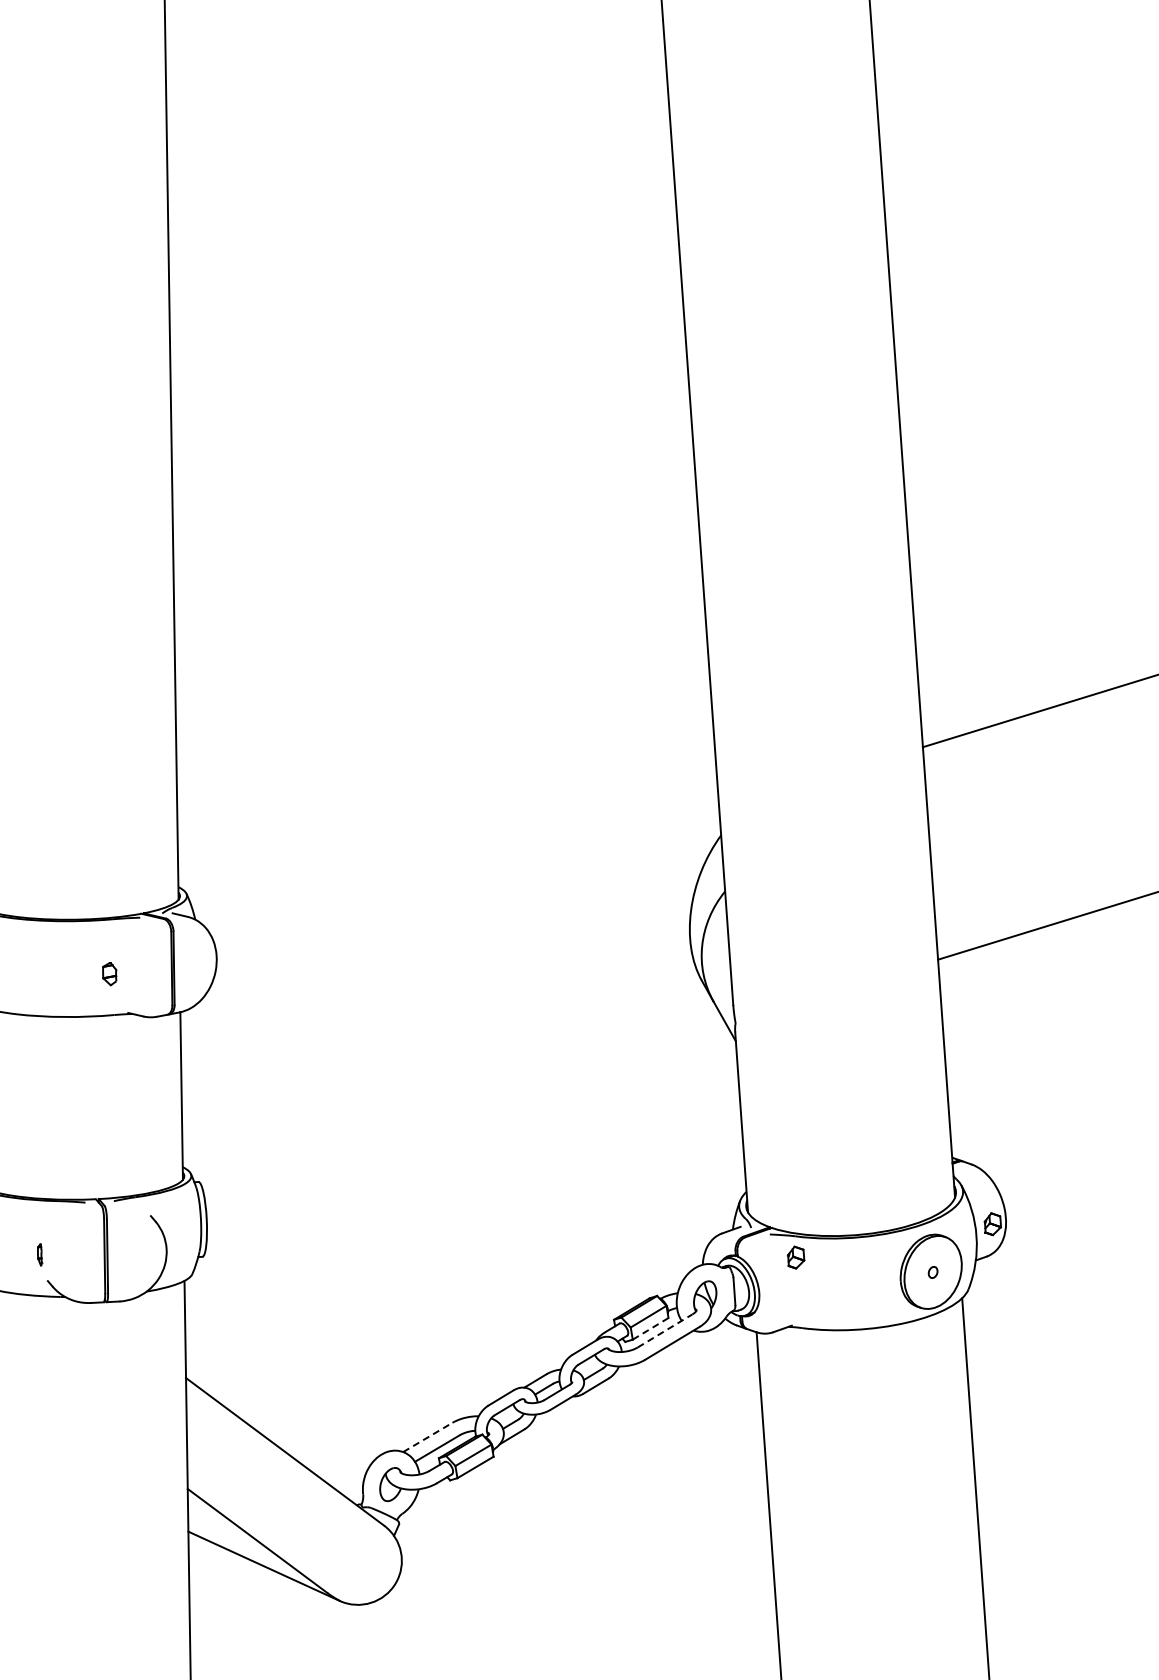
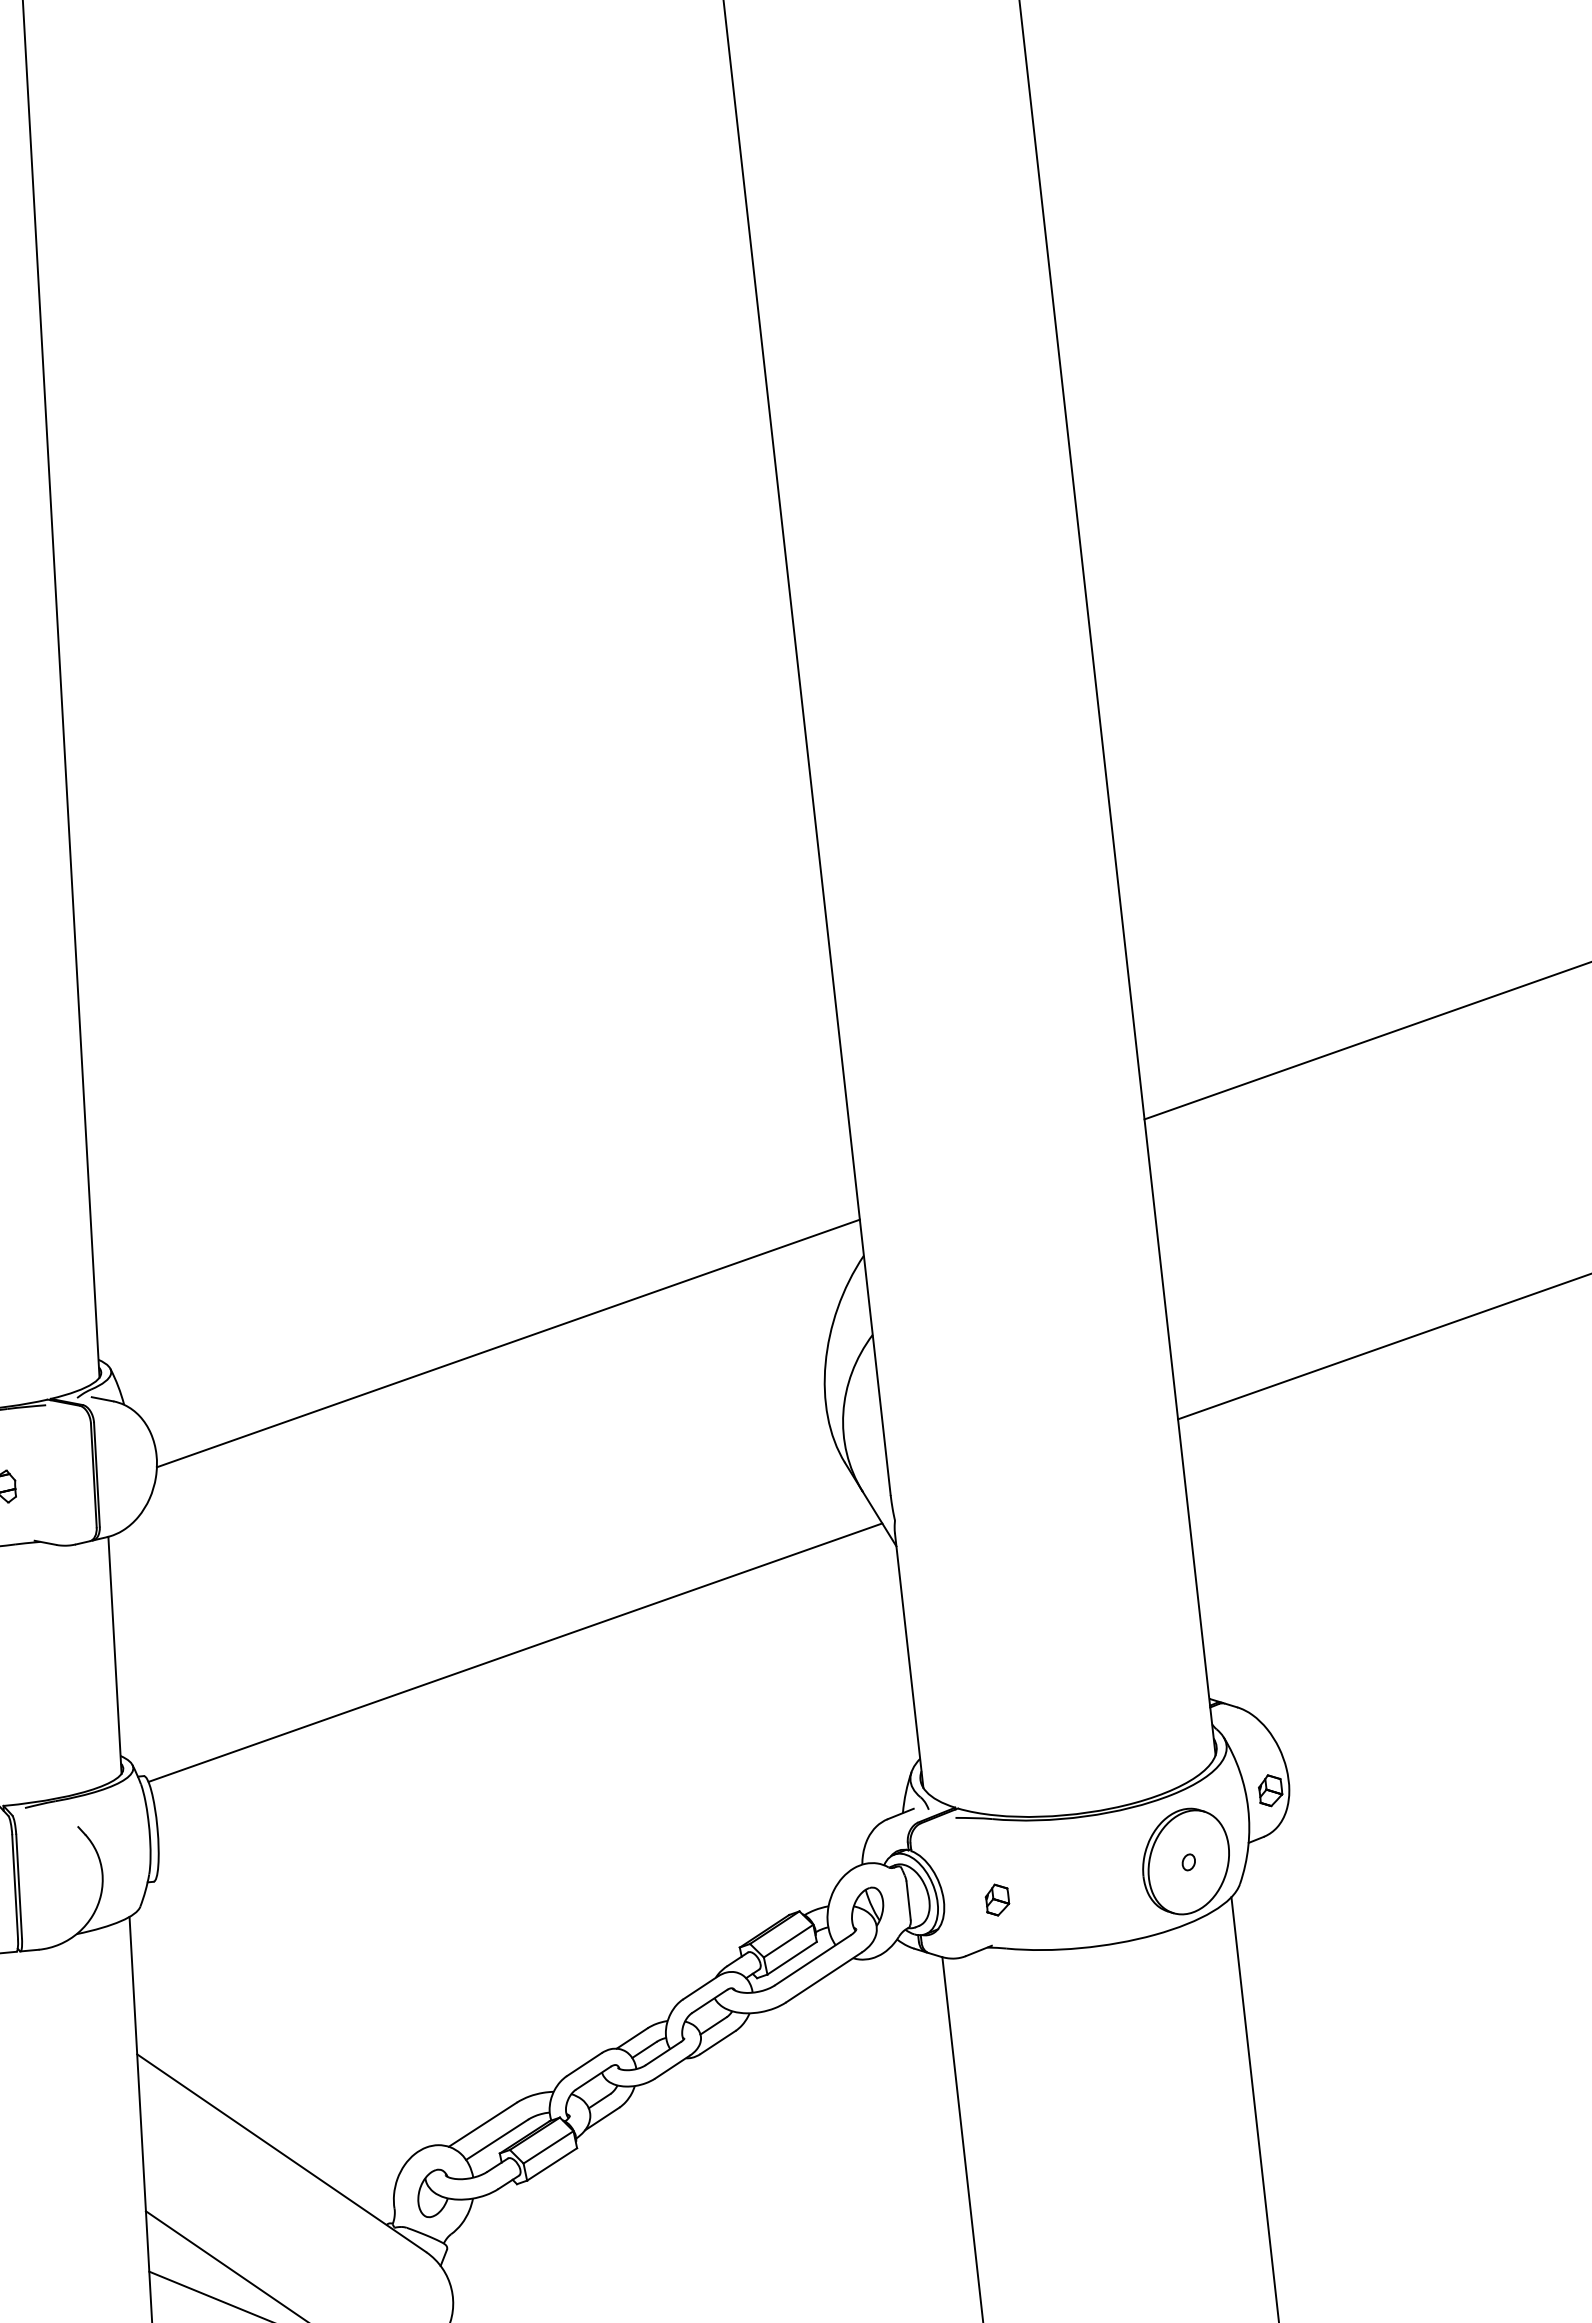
line: (467, 886) -> (507, 1342), added
line: (463, 1105) -> (514, 1652), added
part: (796, 1257) -> (998, 1899), moved
line: (650, 1328) -> (791, 1957), dashed -> solid
line: (665, 1330) -> (813, 1959), dashed -> solid
line: (427, 1437) -> (482, 2124), dashed -> solid

